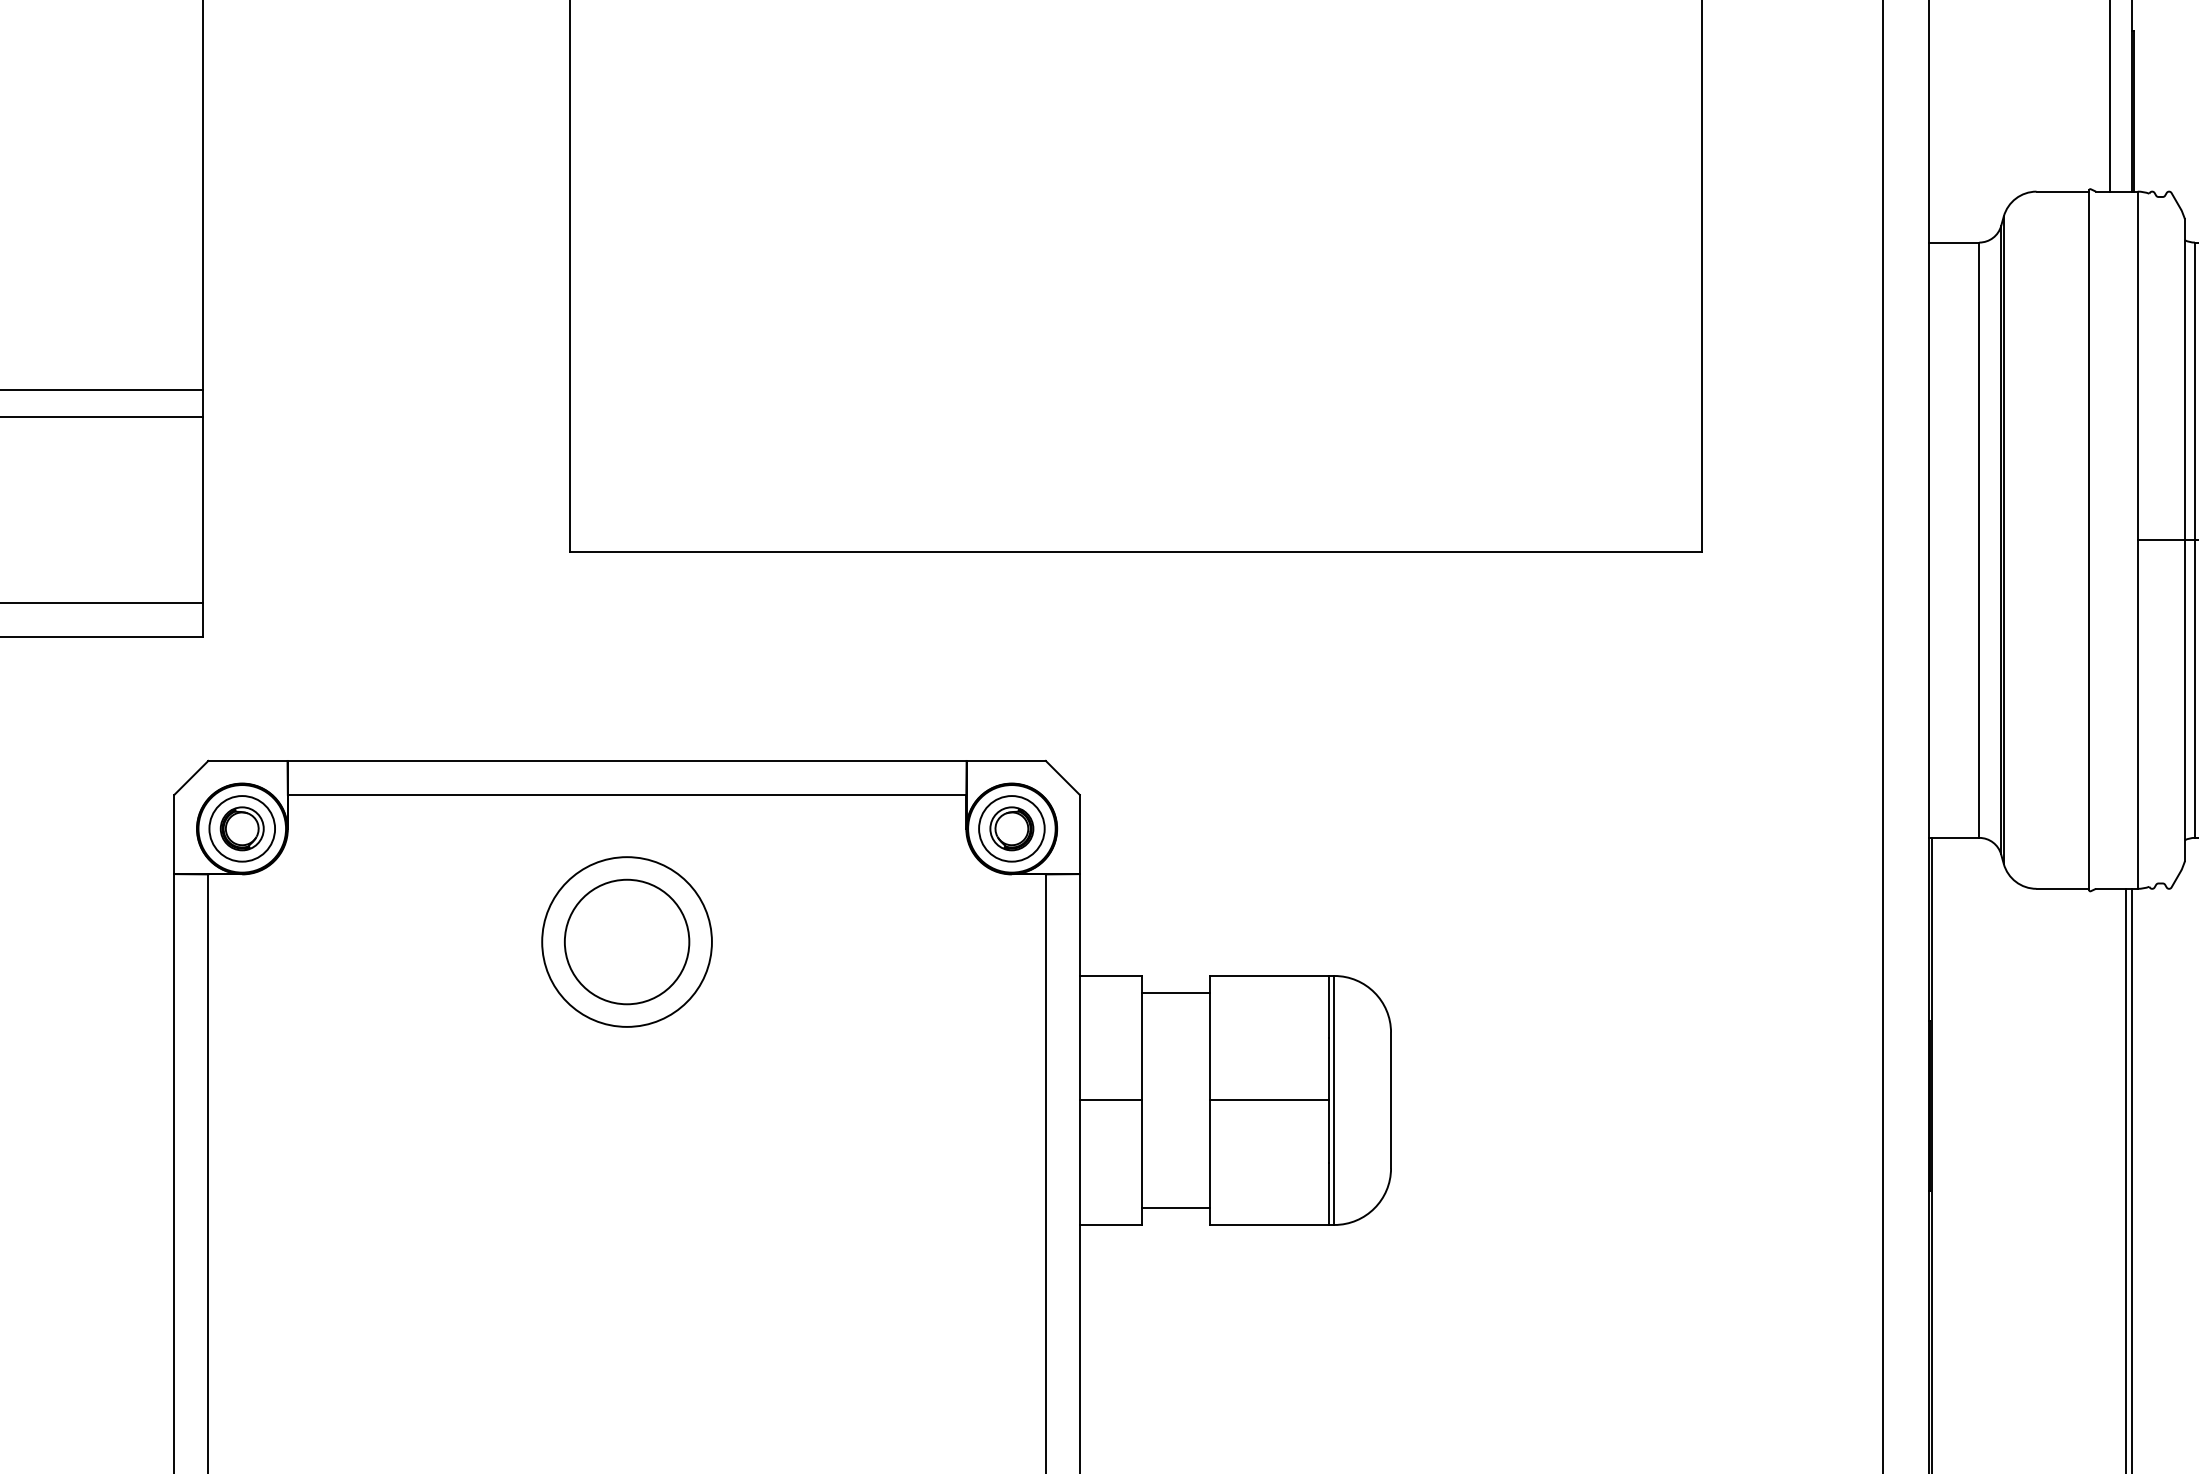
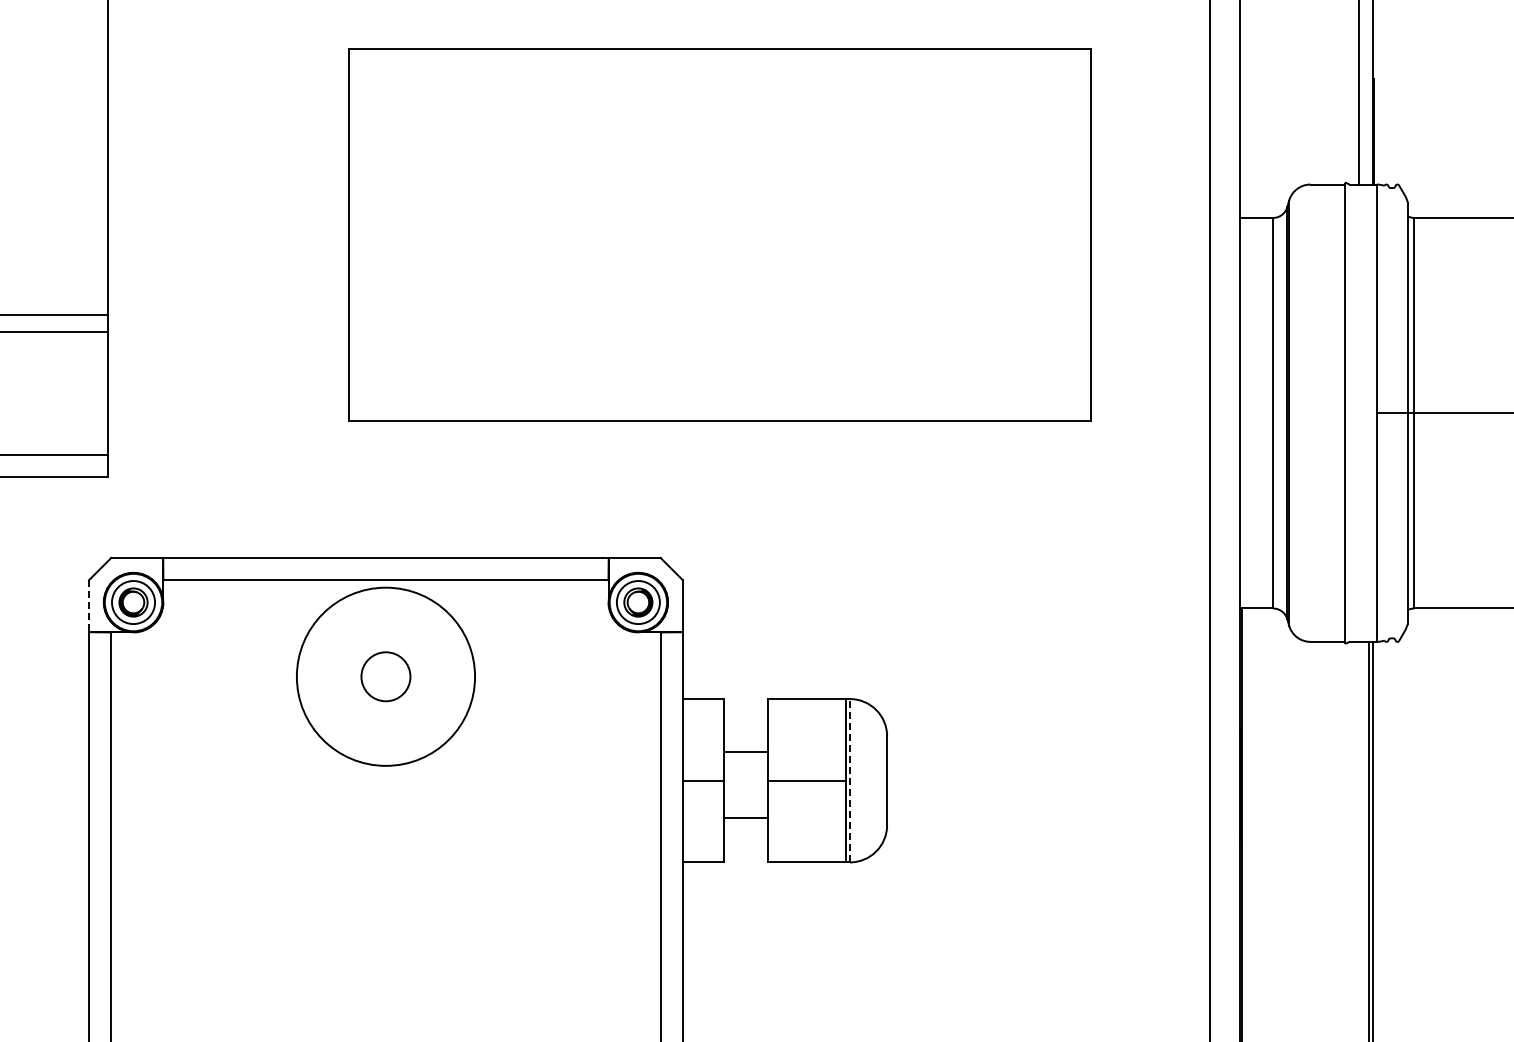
line: (173, 834) -> (88, 606), solid -> dashed
circle: (626, 941) -> (385, 676), size x0.6
circle: (626, 941) -> (385, 676), size x1.6
line: (1175, 993) -> (745, 752), moved
line: (1335, 1100) -> (850, 780), solid -> dashed
line: (1175, 1208) -> (745, 818), moved

